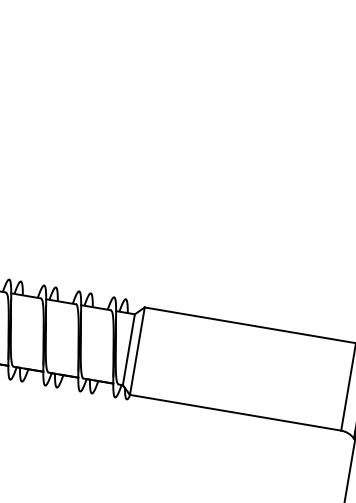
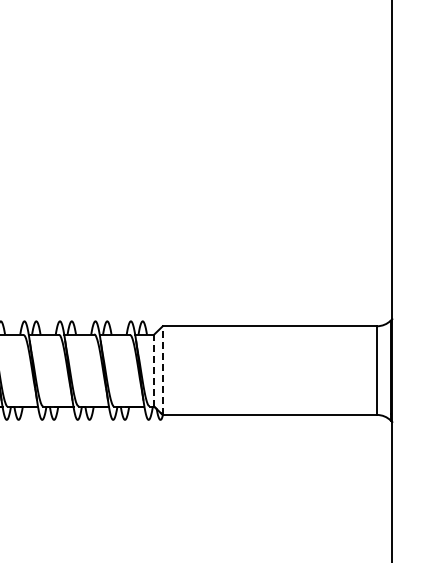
line: (129, 349) -> (154, 370), solid -> dashed
line: (137, 351) -> (162, 370), solid -> dashed

